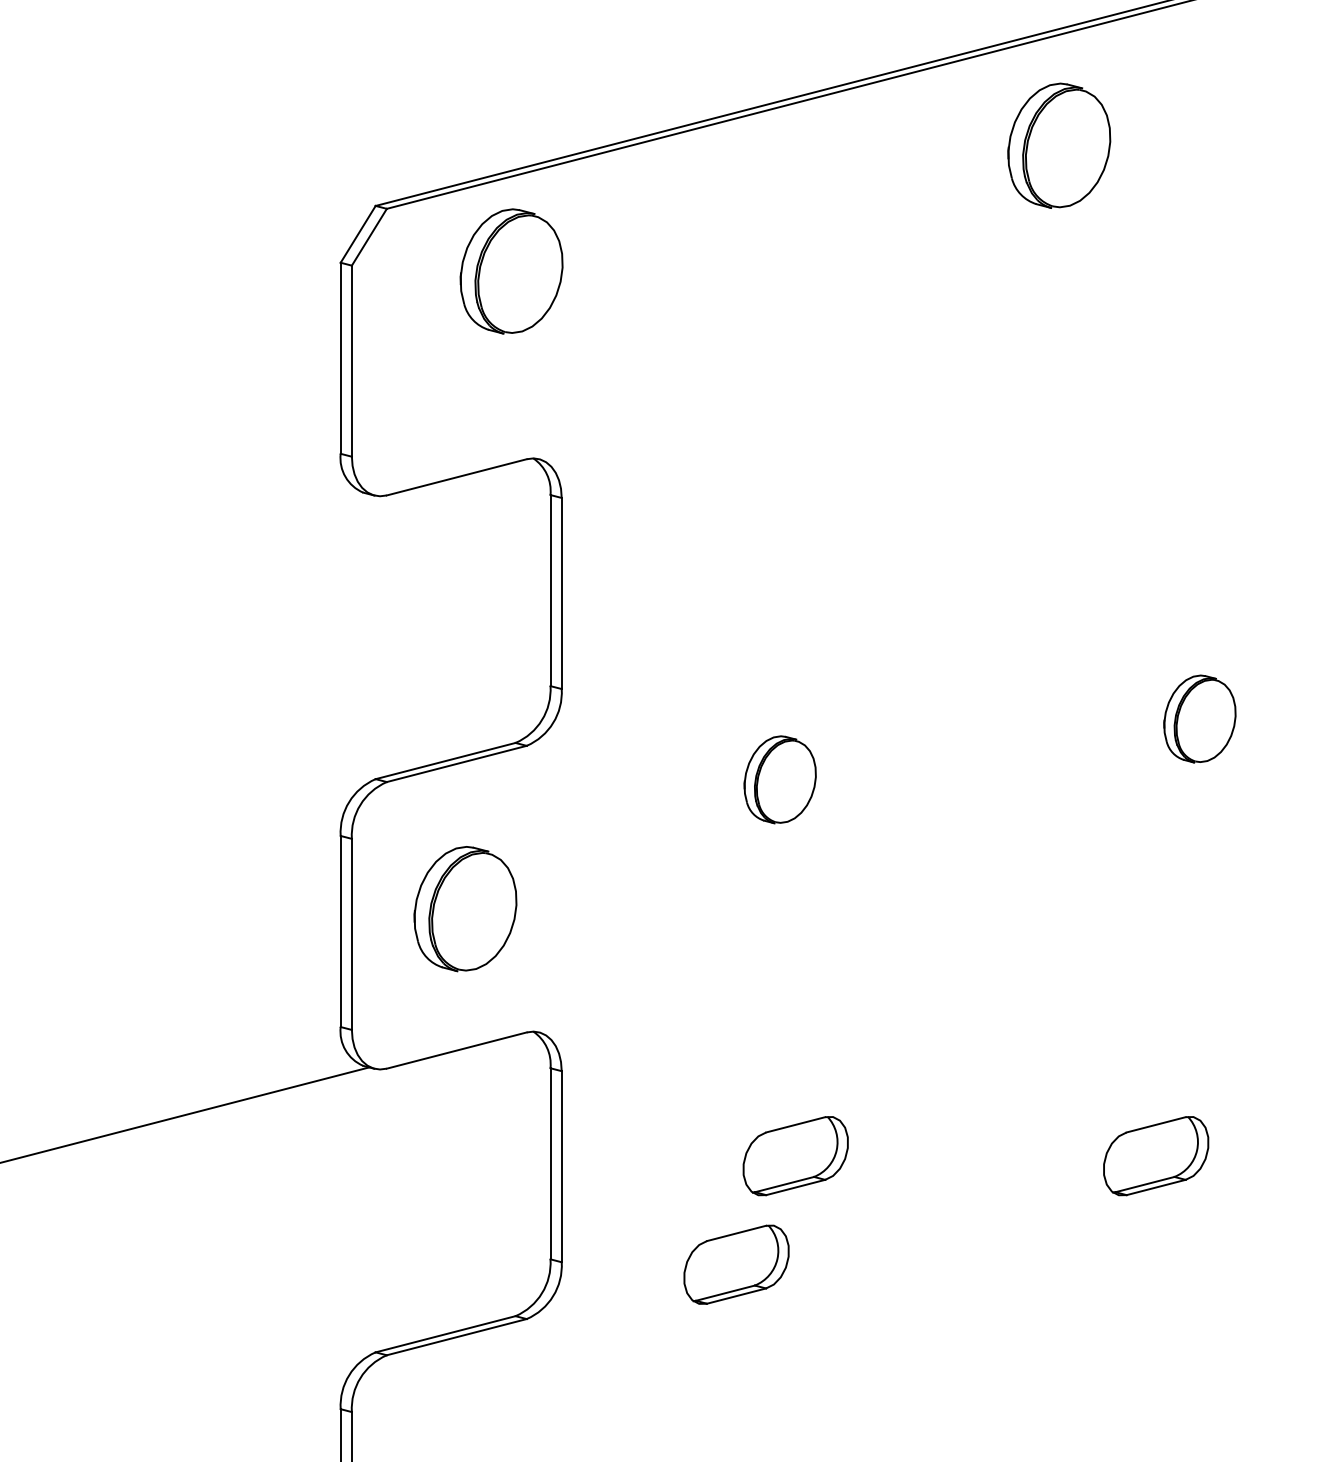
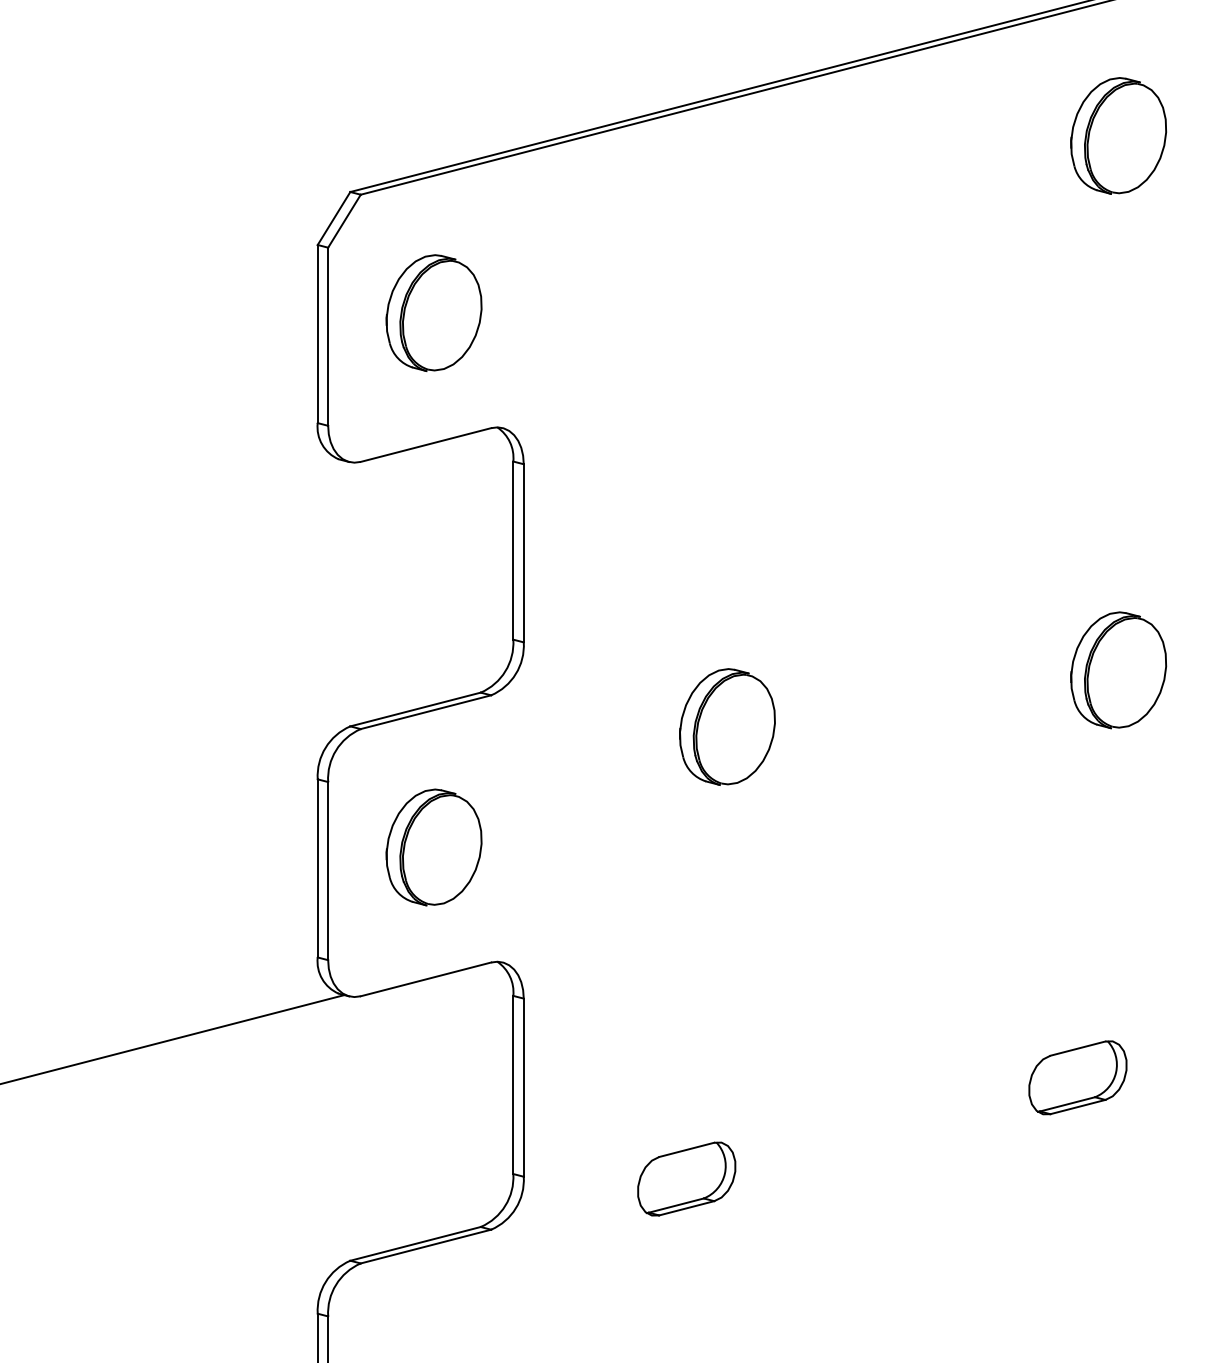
part: (1059, 145) -> (1118, 135), moved
part: (511, 270) -> (433, 312), moved
part: (1199, 719) -> (1118, 670), size x1.43
part: (780, 779) -> (727, 726), size x1.43
part: (795, 1155) -> (741, 1077), removed

